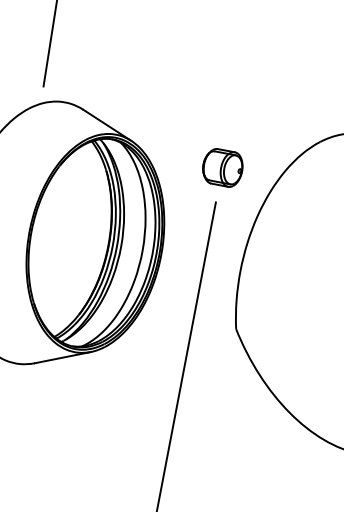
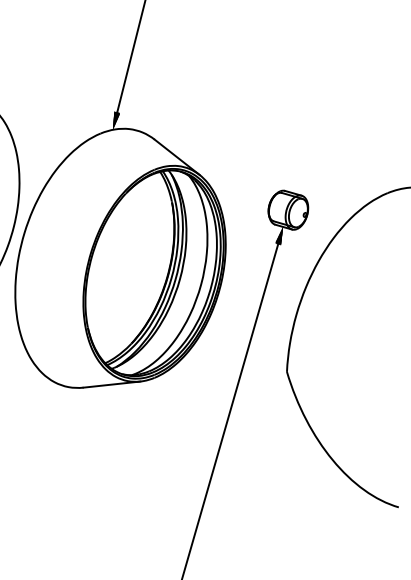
hatch: (42, 94) -> (115, 120), added
hatch: (216, 193) -> (279, 235), added

